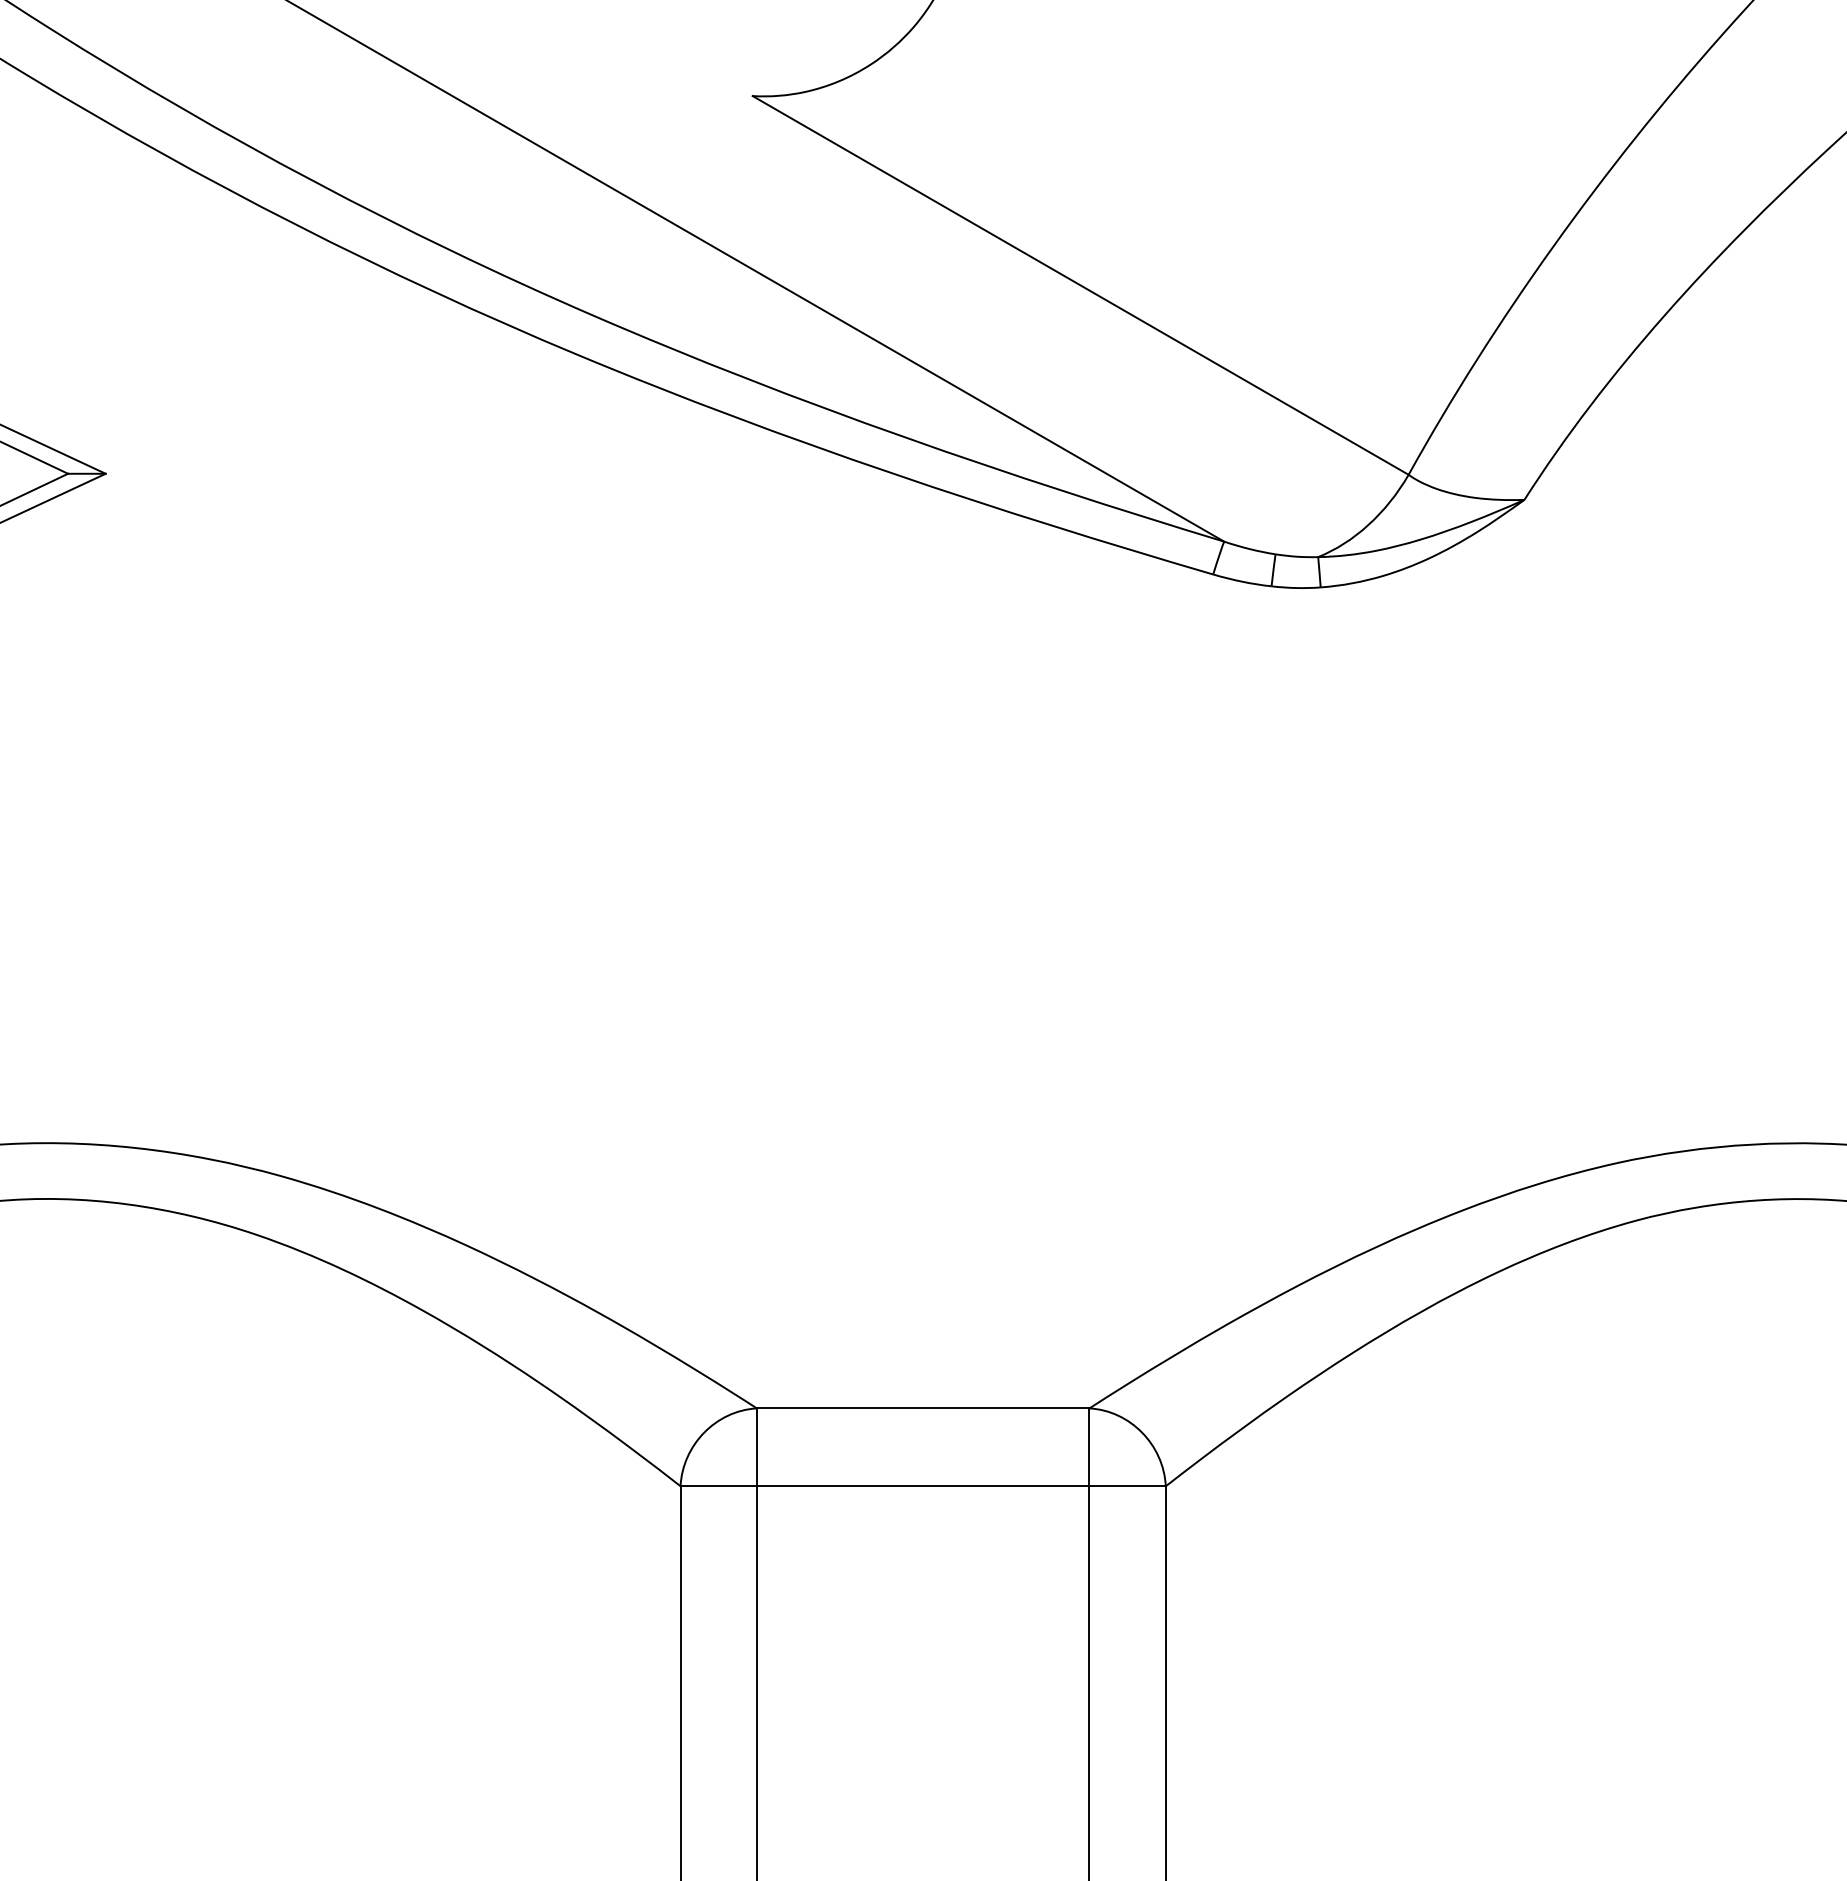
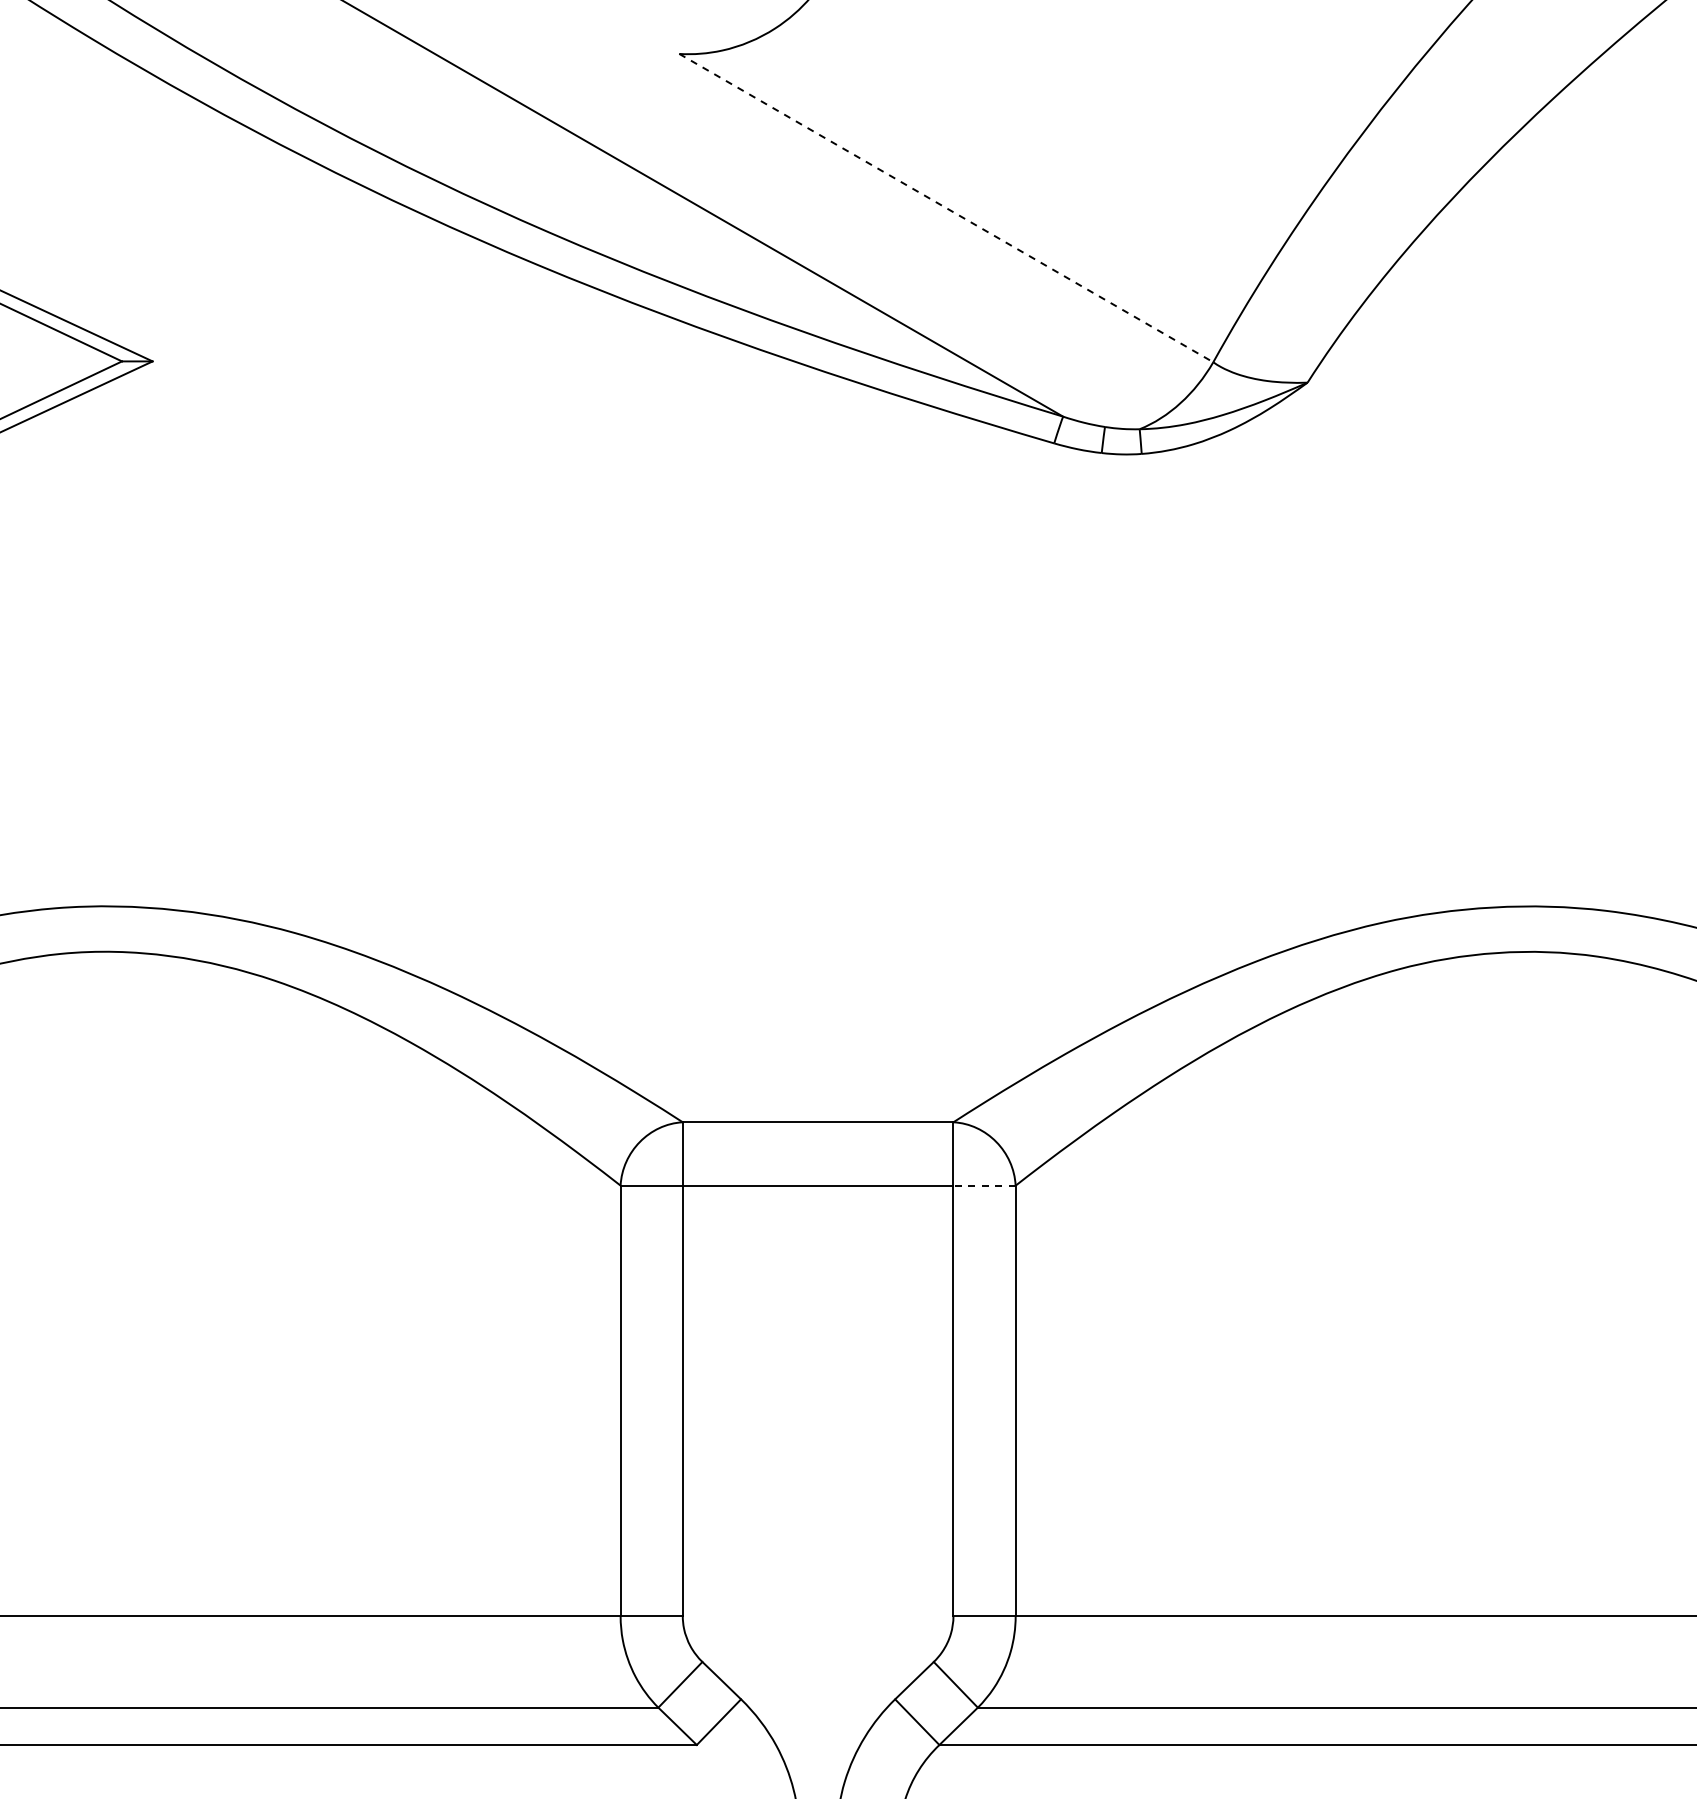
line: (1080, 285) -> (946, 208), solid -> dashed
line: (1127, 1486) -> (984, 1185), solid -> dashed

